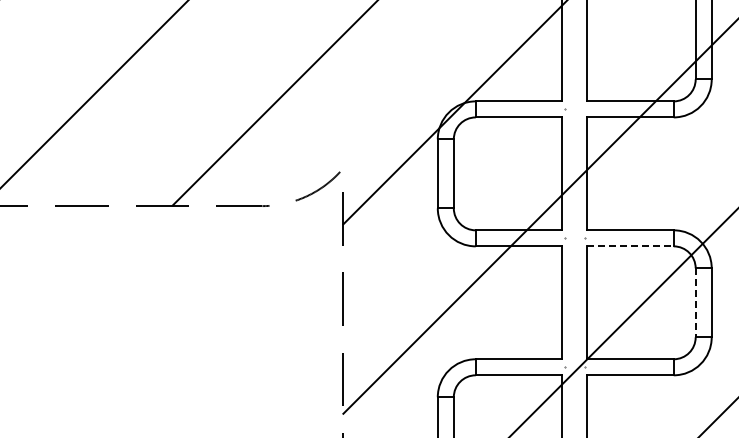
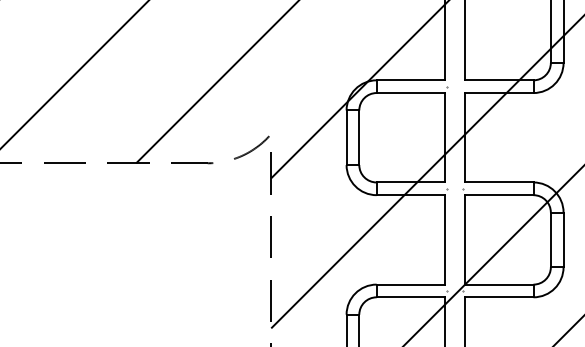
line: (631, 246) -> (500, 195), dashed -> solid
line: (695, 302) -> (550, 239), dashed -> solid

